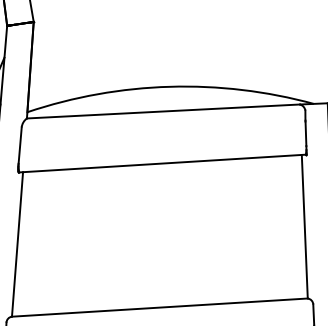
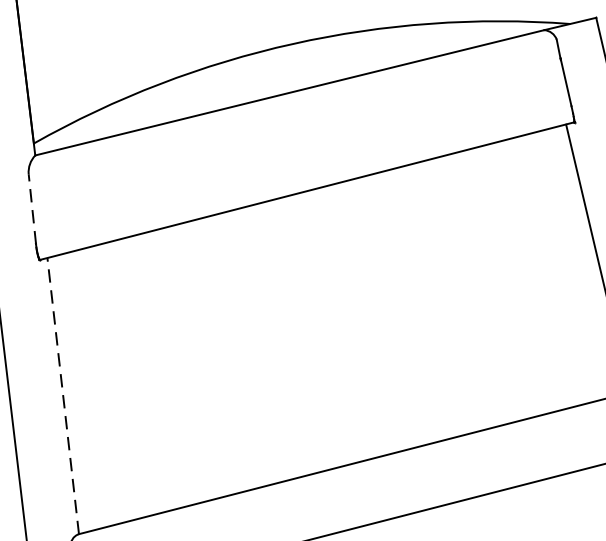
line: (20, 145) -> (32, 208), solid -> dashed
line: (17, 243) -> (62, 394), solid -> dashed

